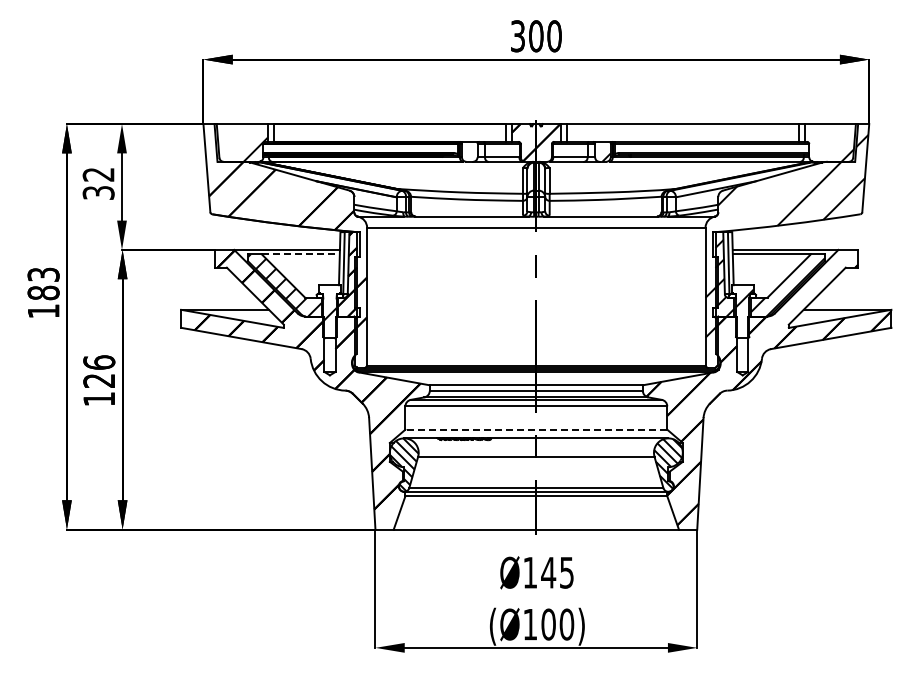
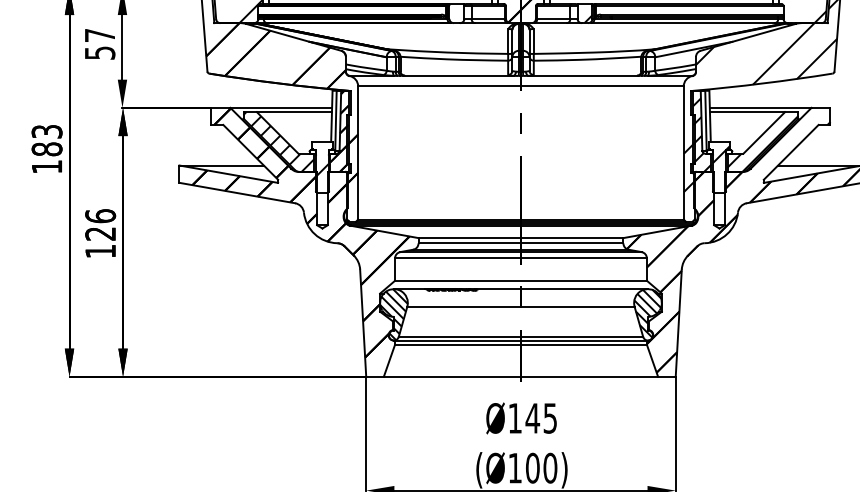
text: (98, 183) -> (99, 44), 32 -> 57
line: (300, 254) -> (294, 112), dashed -> solid
line: (536, 429) -> (521, 280), dashed -> solid

